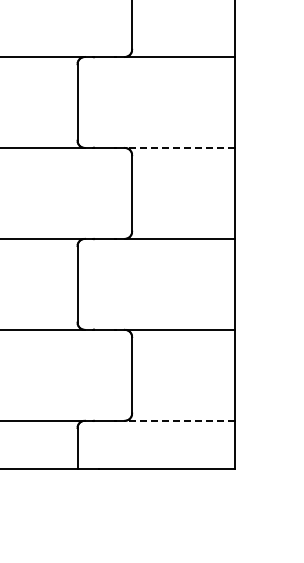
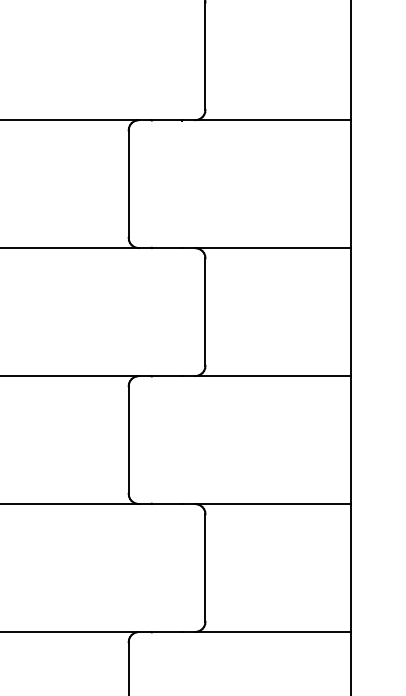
line: (179, 147) -> (272, 247), dashed -> solid
line: (179, 420) -> (272, 631), dashed -> solid

